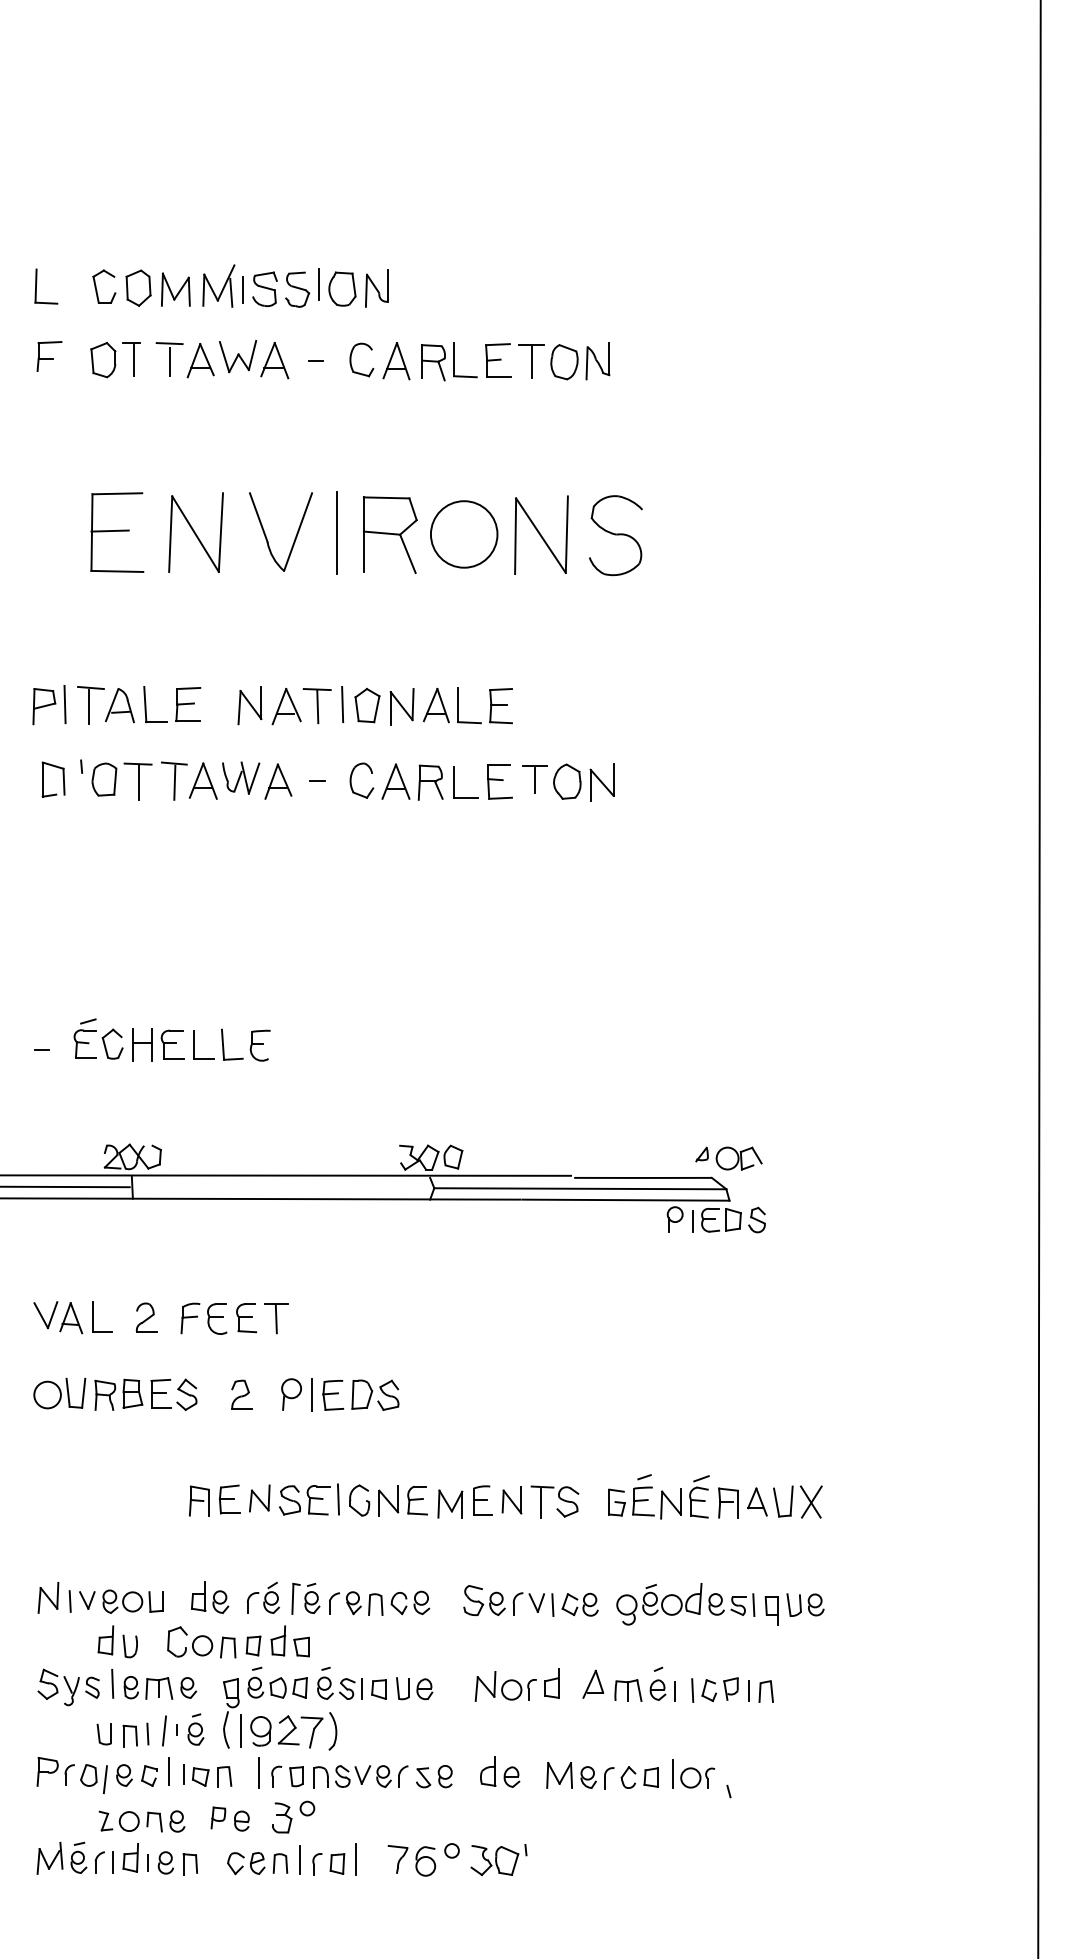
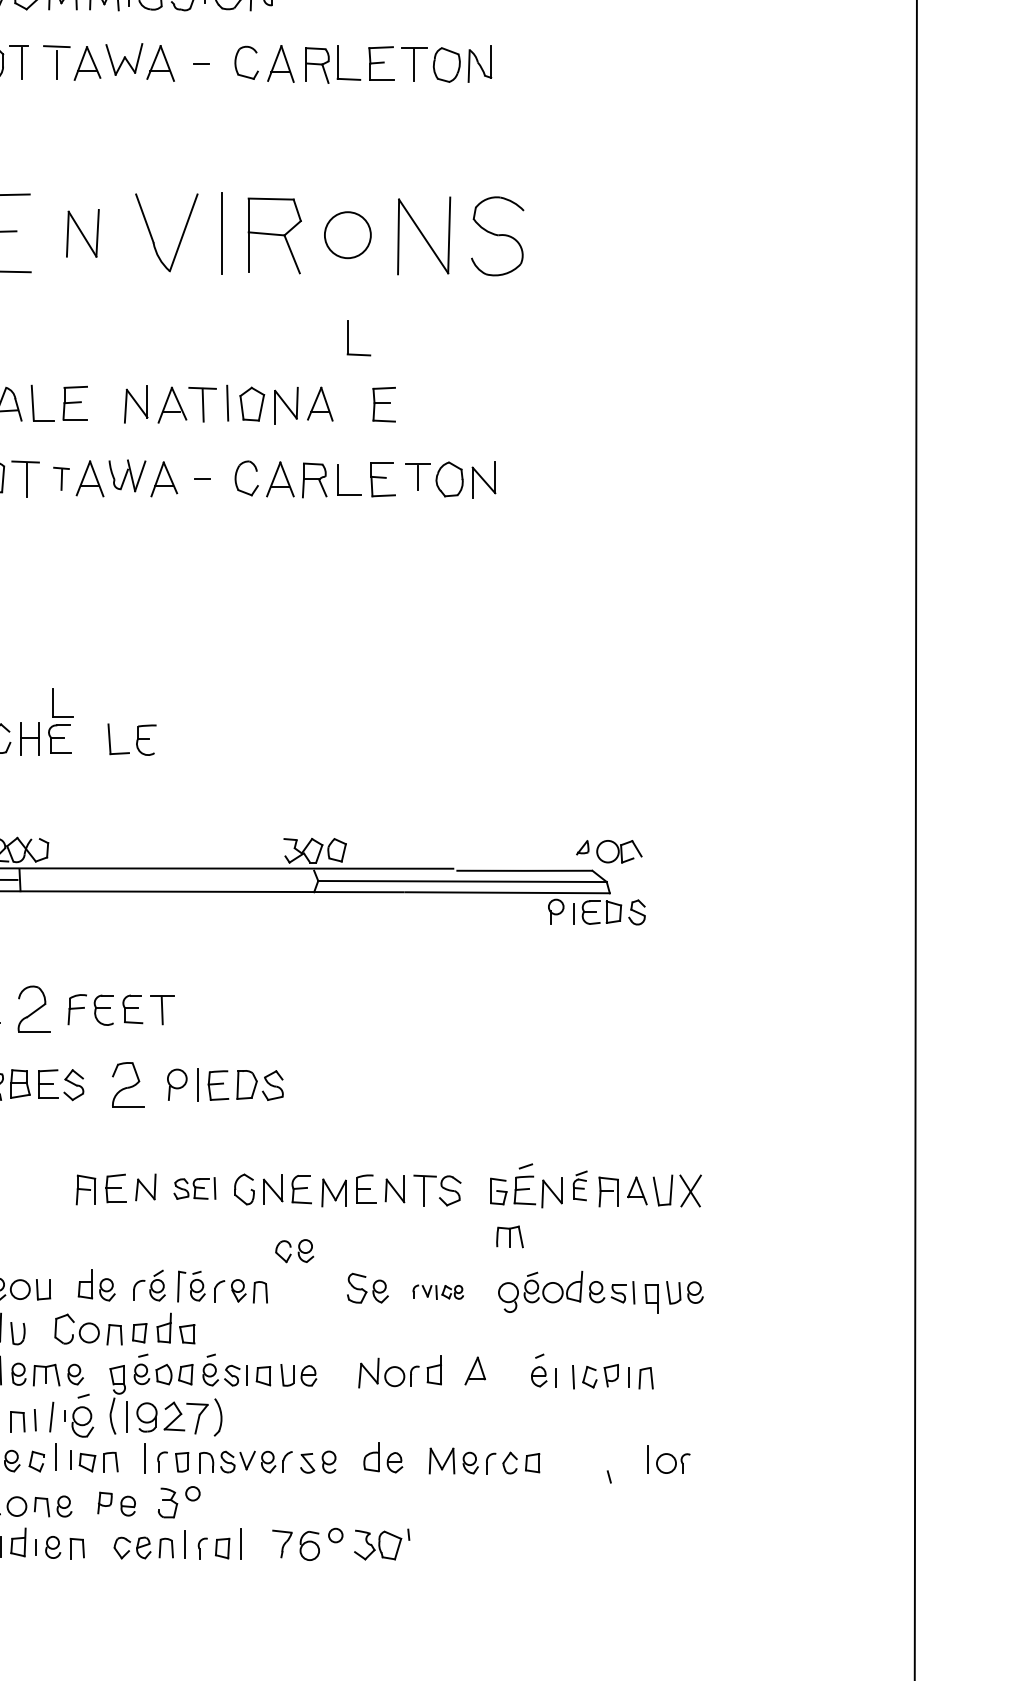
part: (195, 532) -> (82, 233), size x0.6
circle: (464, 534) -> (348, 235), size x0.7
part: (458, 705) -> (348, 337), moved
part: (174, 780) -> (61, 478), size x0.6
part: (194, 1044) -> (53, 702), moved
part: (146, 1317) -> (33, 1008), size x1.6
part: (241, 1394) -> (127, 1084), size x1.6
part: (699, 1496) -> (580, 1185), size x0.7
part: (309, 1499) -> (194, 1188), size x0.7
part: (410, 1602) -> (294, 1250), moved
part: (555, 1604) -> (437, 1292), size x0.6
part: (628, 1690) -> (510, 1236), moved
part: (195, 1729) -> (82, 1415), size x1.4
part: (693, 1773) -> (669, 1459), moved

